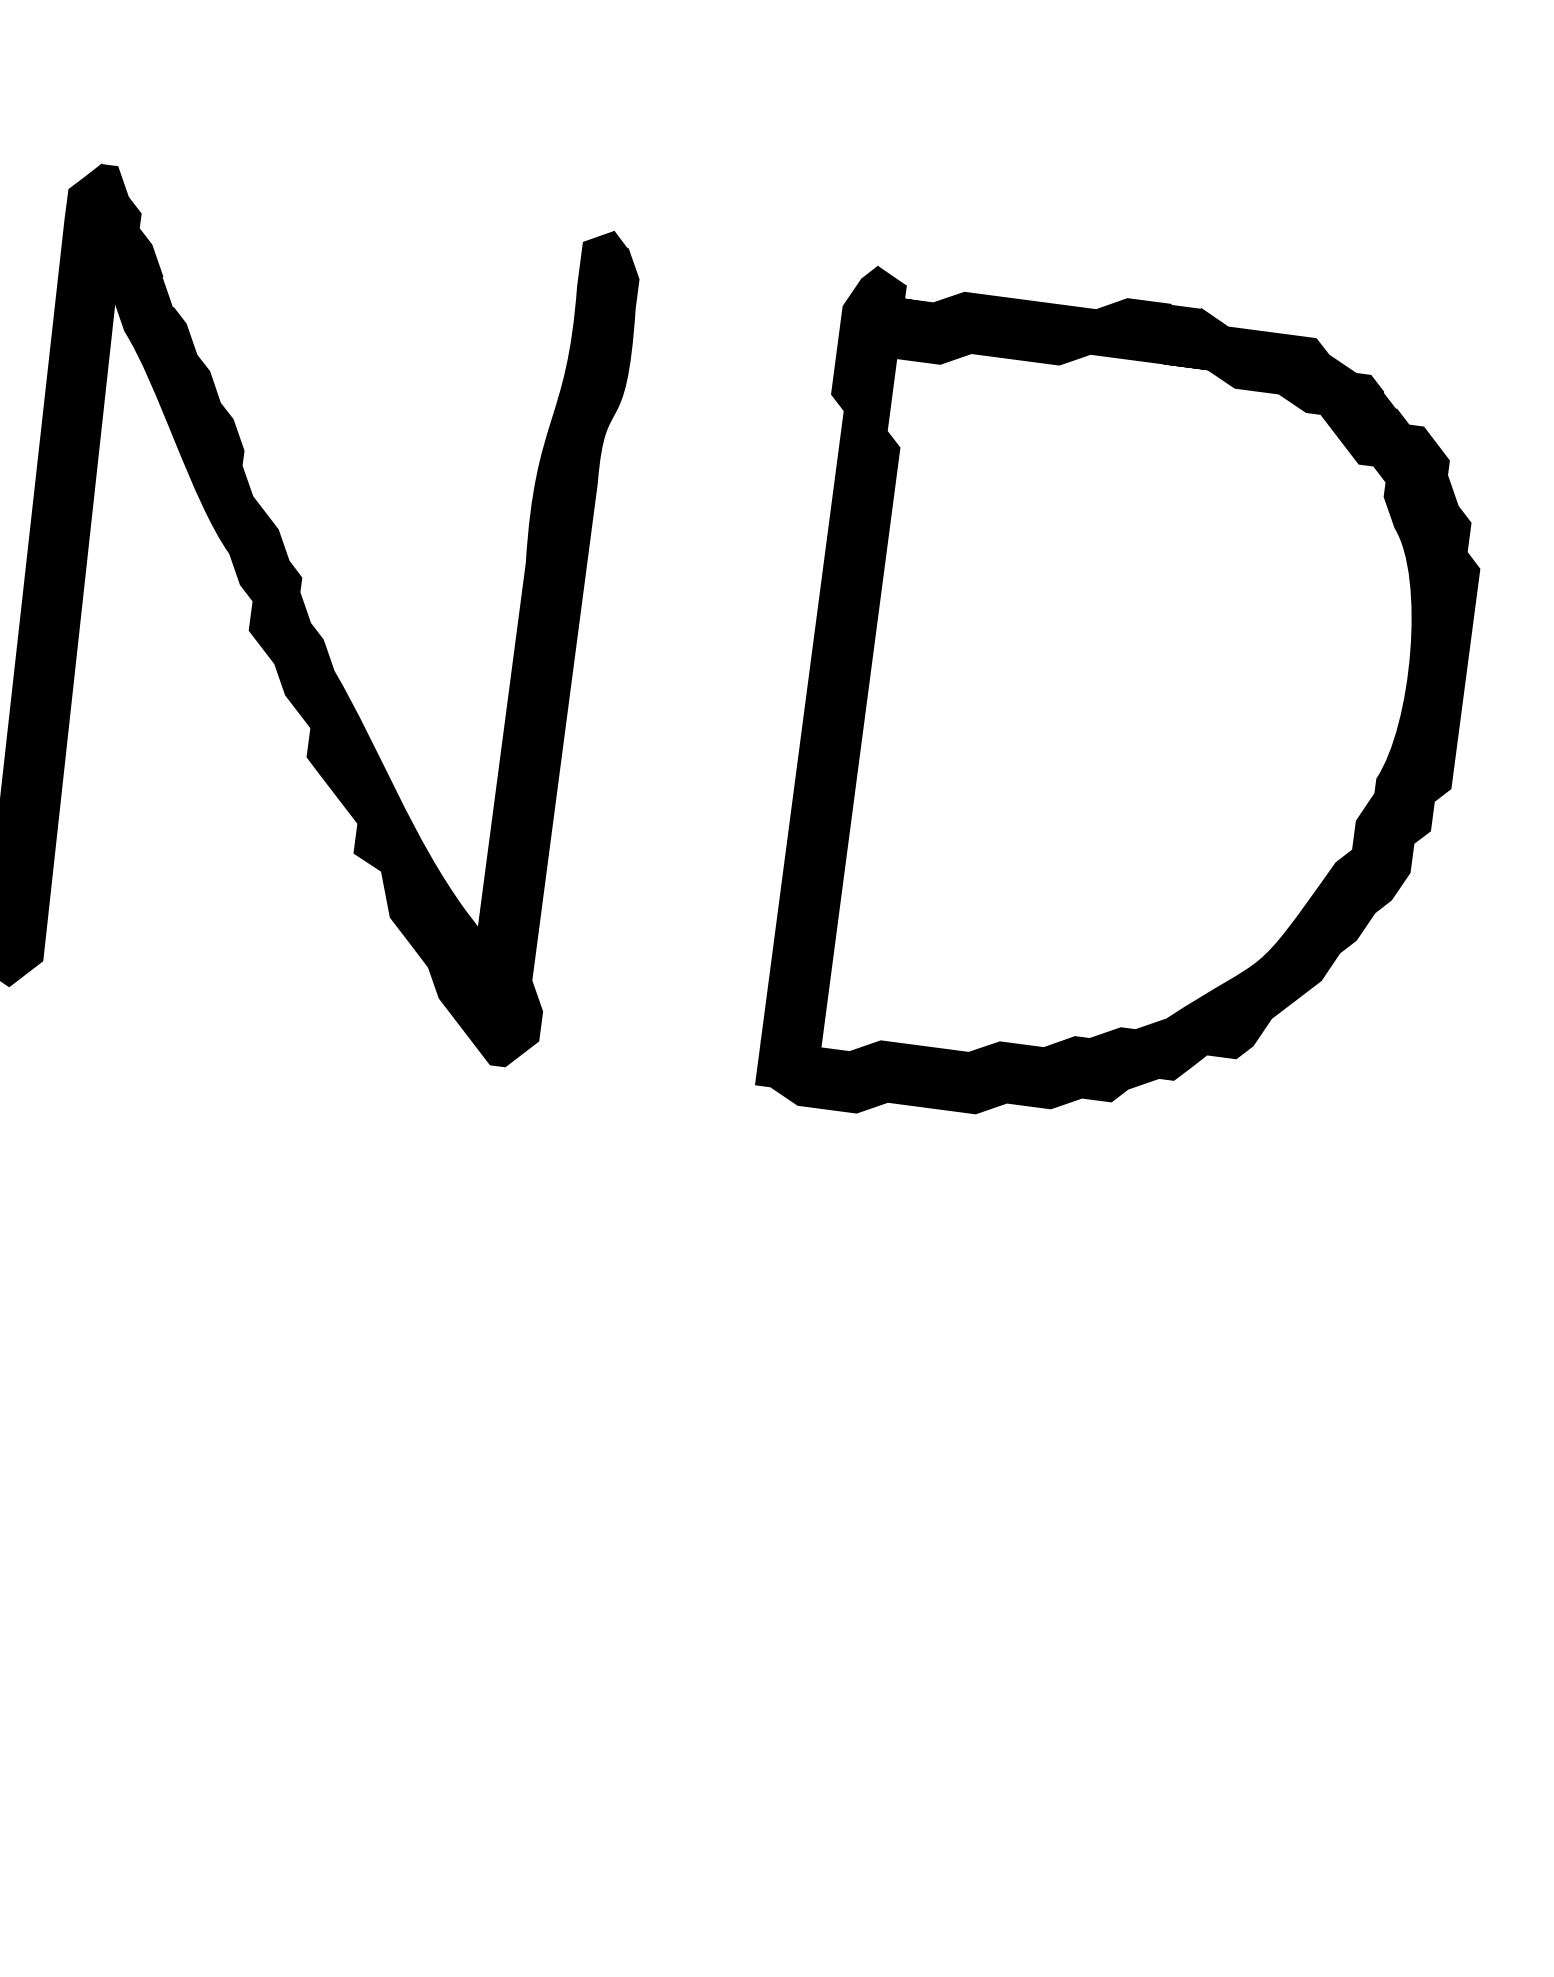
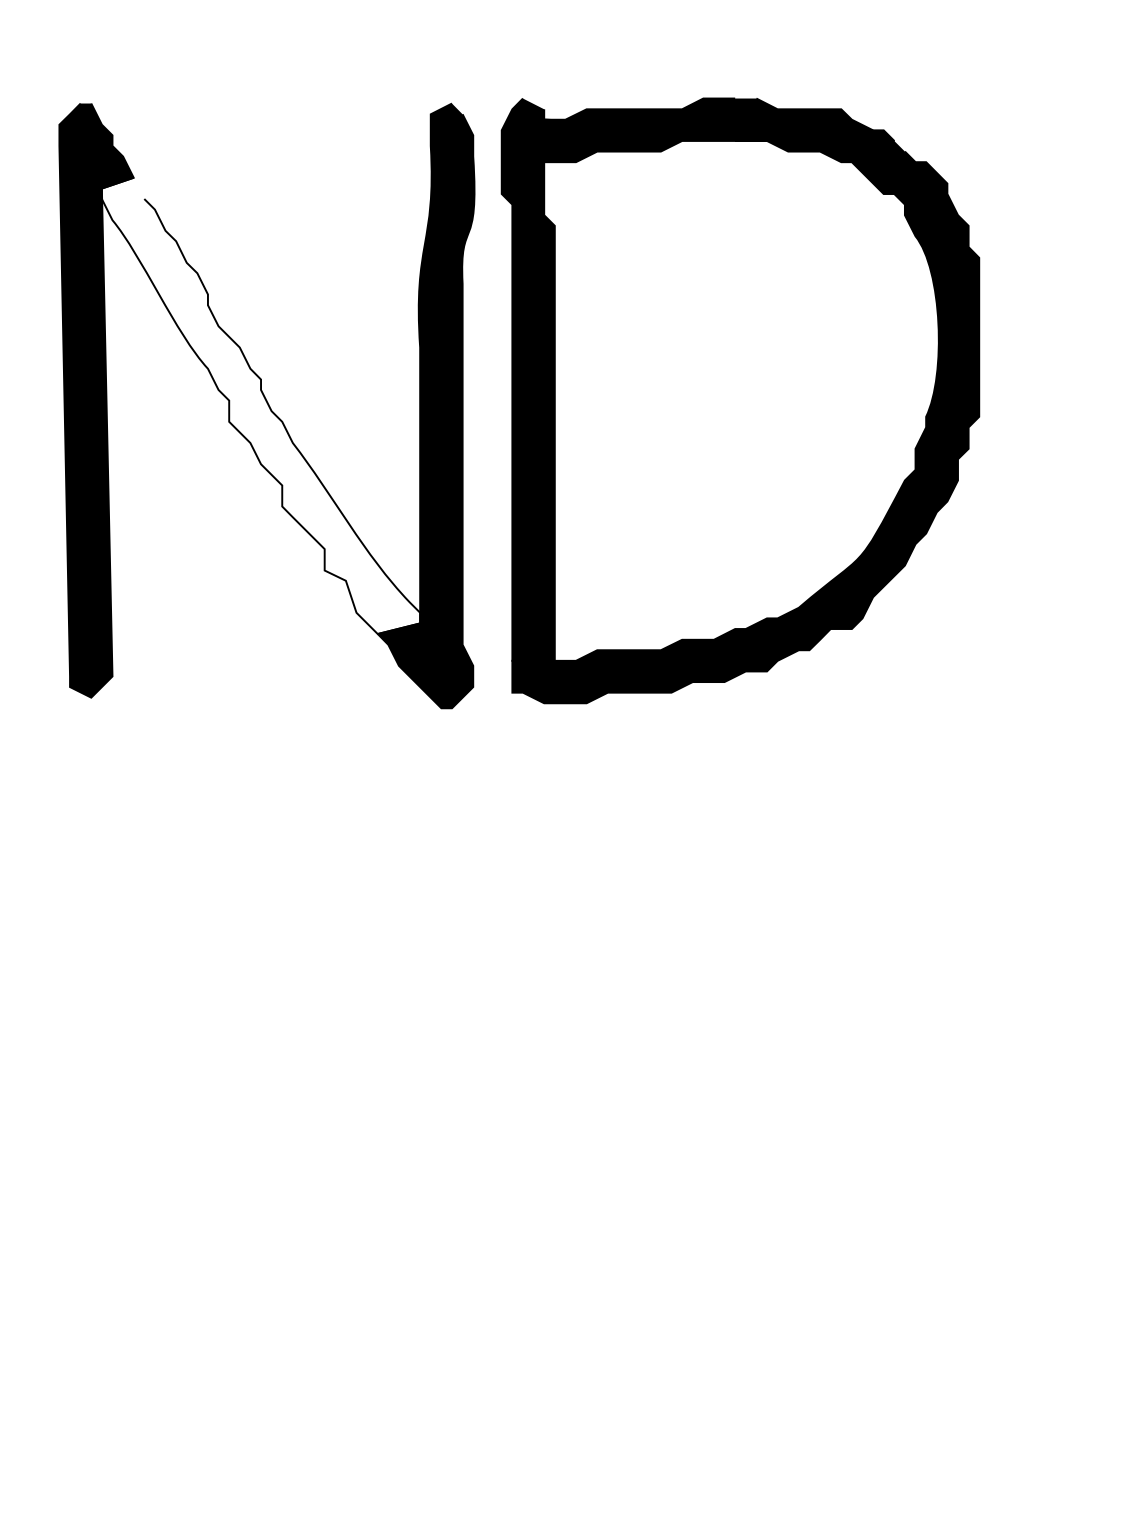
fill: (295, 613) -> (260, 405), removed
part: (1123, 722) -> (740, 400), moved

